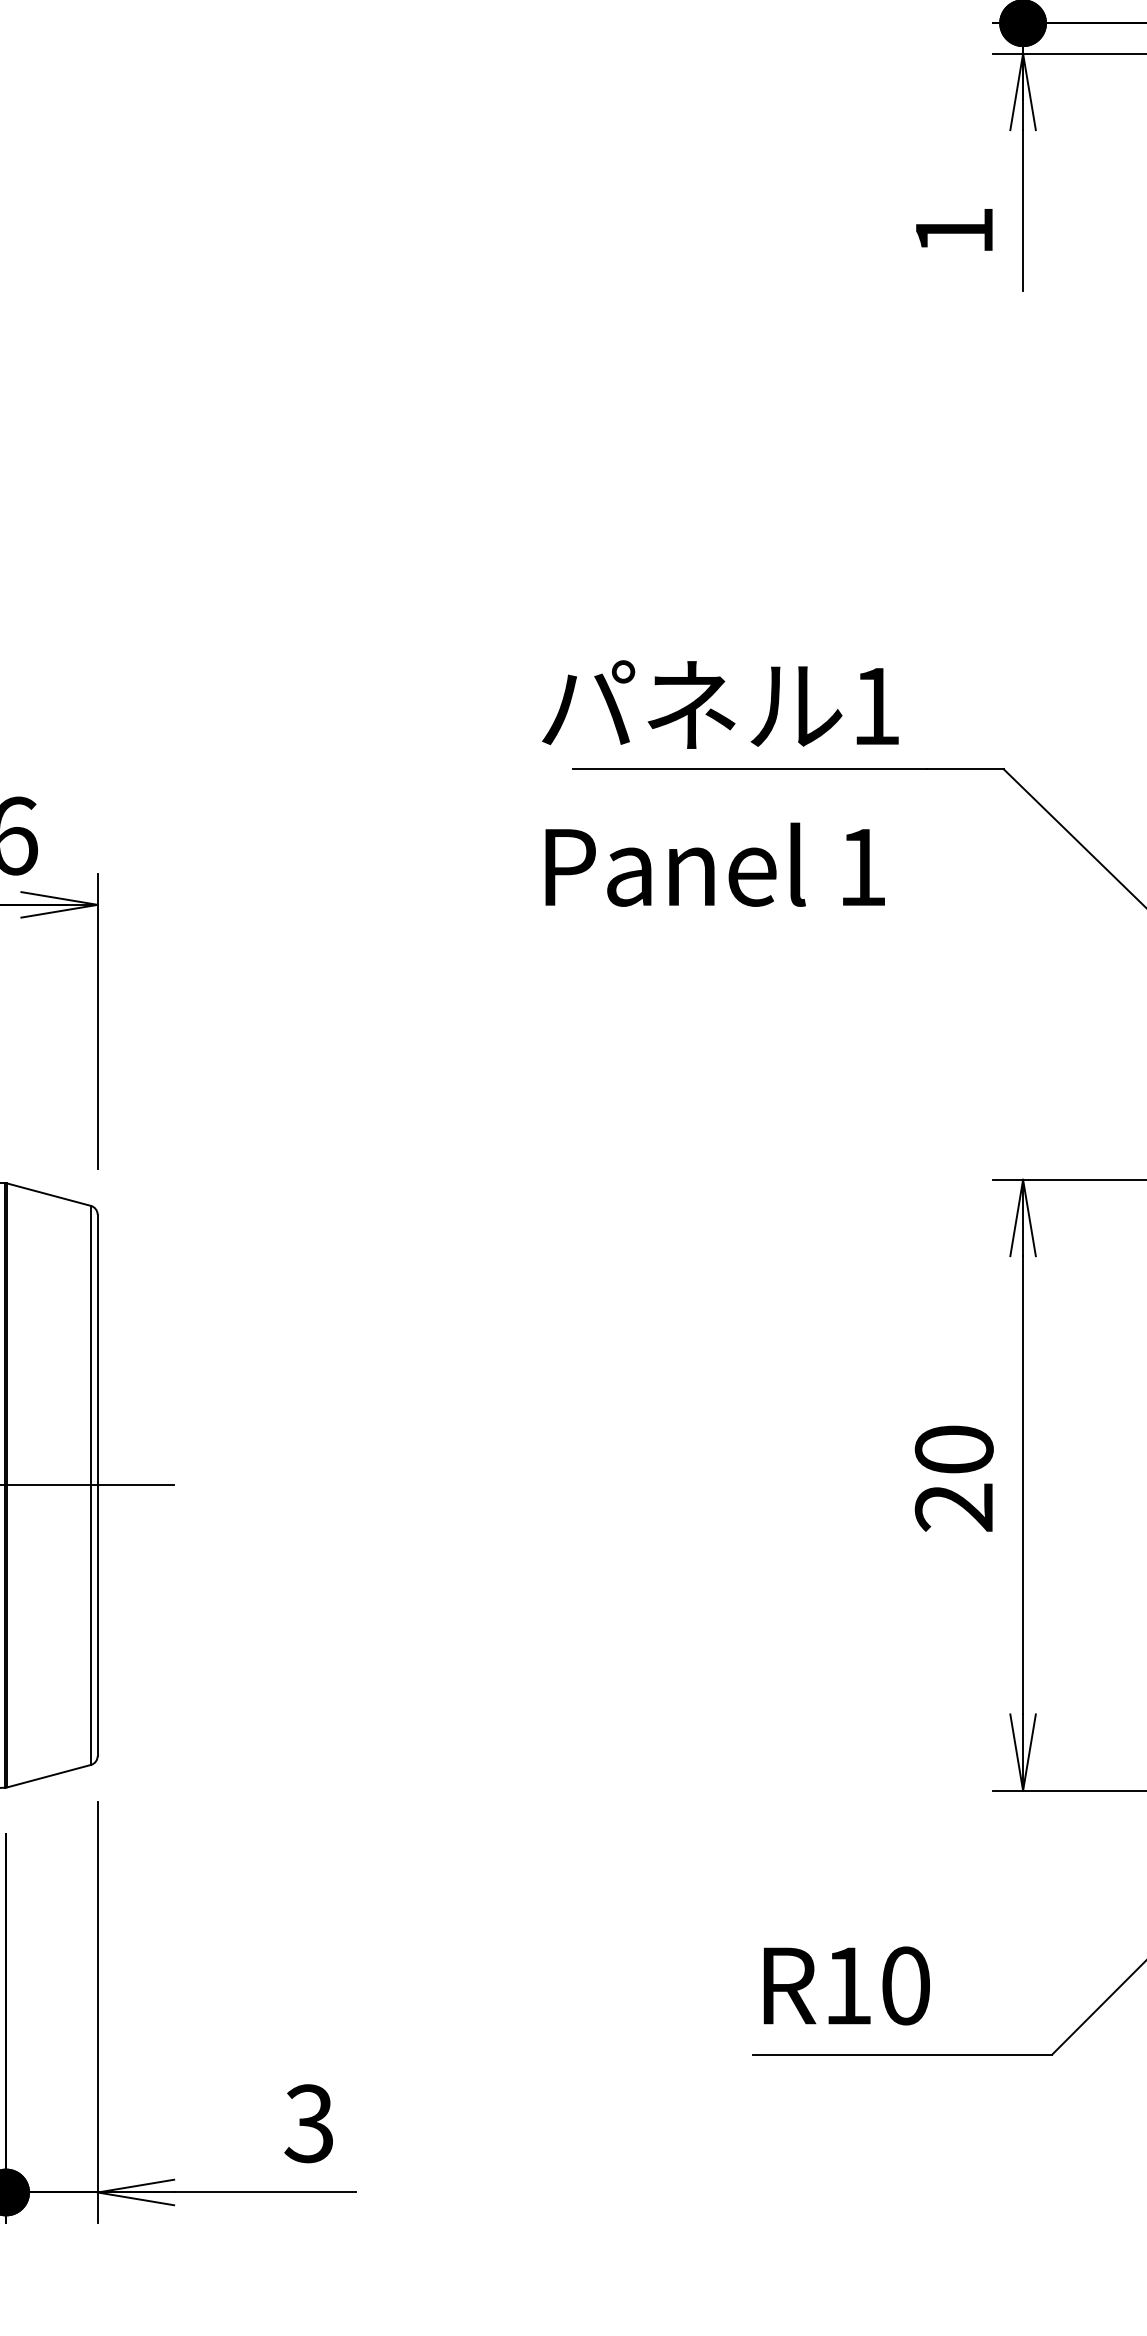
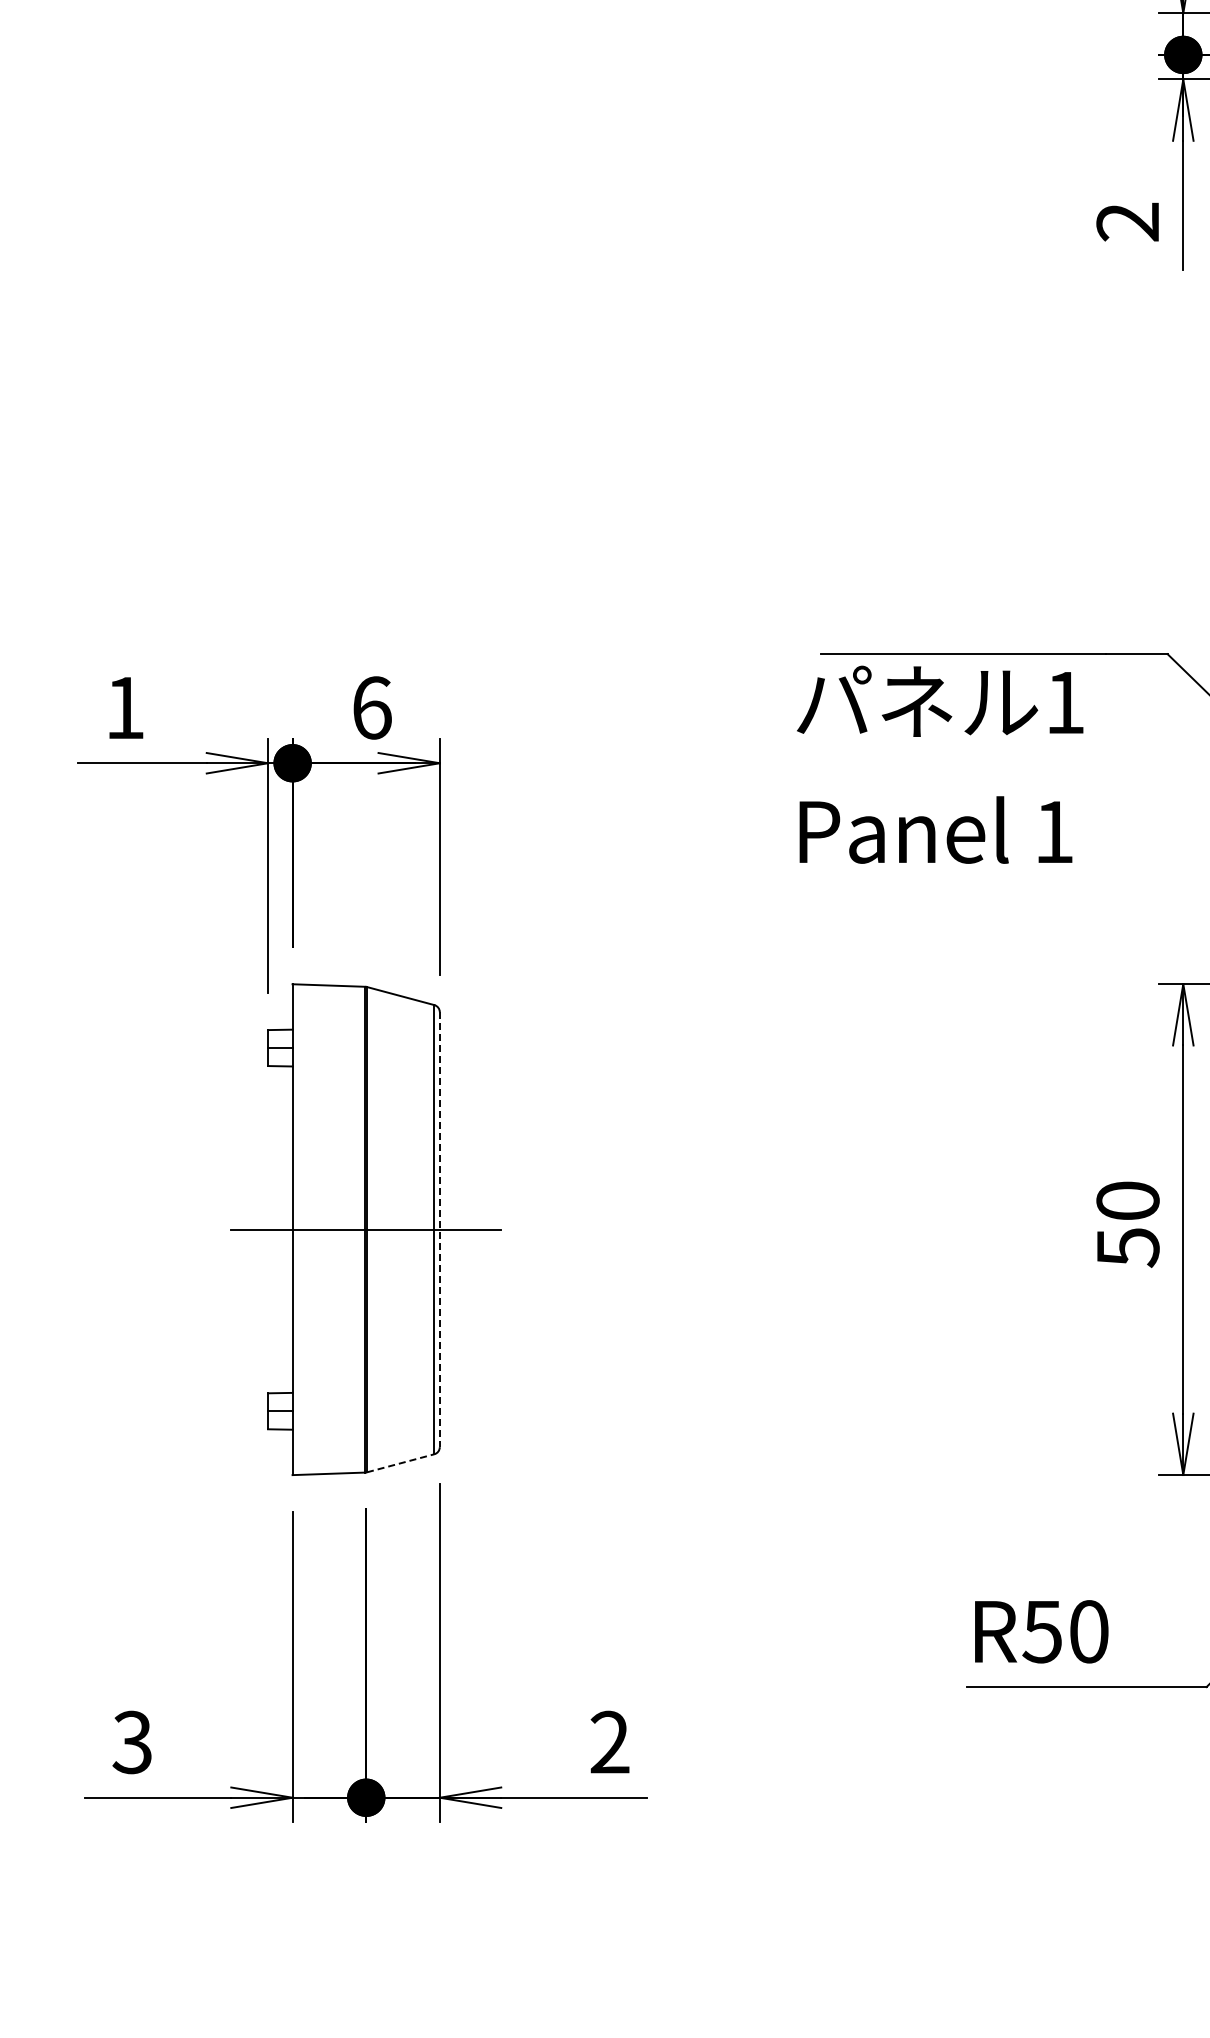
text: (953, 230) -> (1127, 221), 1 -> 2
text: (720, 783) -> (940, 764), moved
line: (97, 1486) -> (439, 1230), solid -> dashed
text: (953, 1508) -> (1127, 1248), 20 -> 50
line: (48, 1776) -> (400, 1463), solid -> dashed
text: (846, 1986) -> (1041, 1632), R10 -> R50
text: (308, 2123) -> (609, 1742), 3 -> 2

